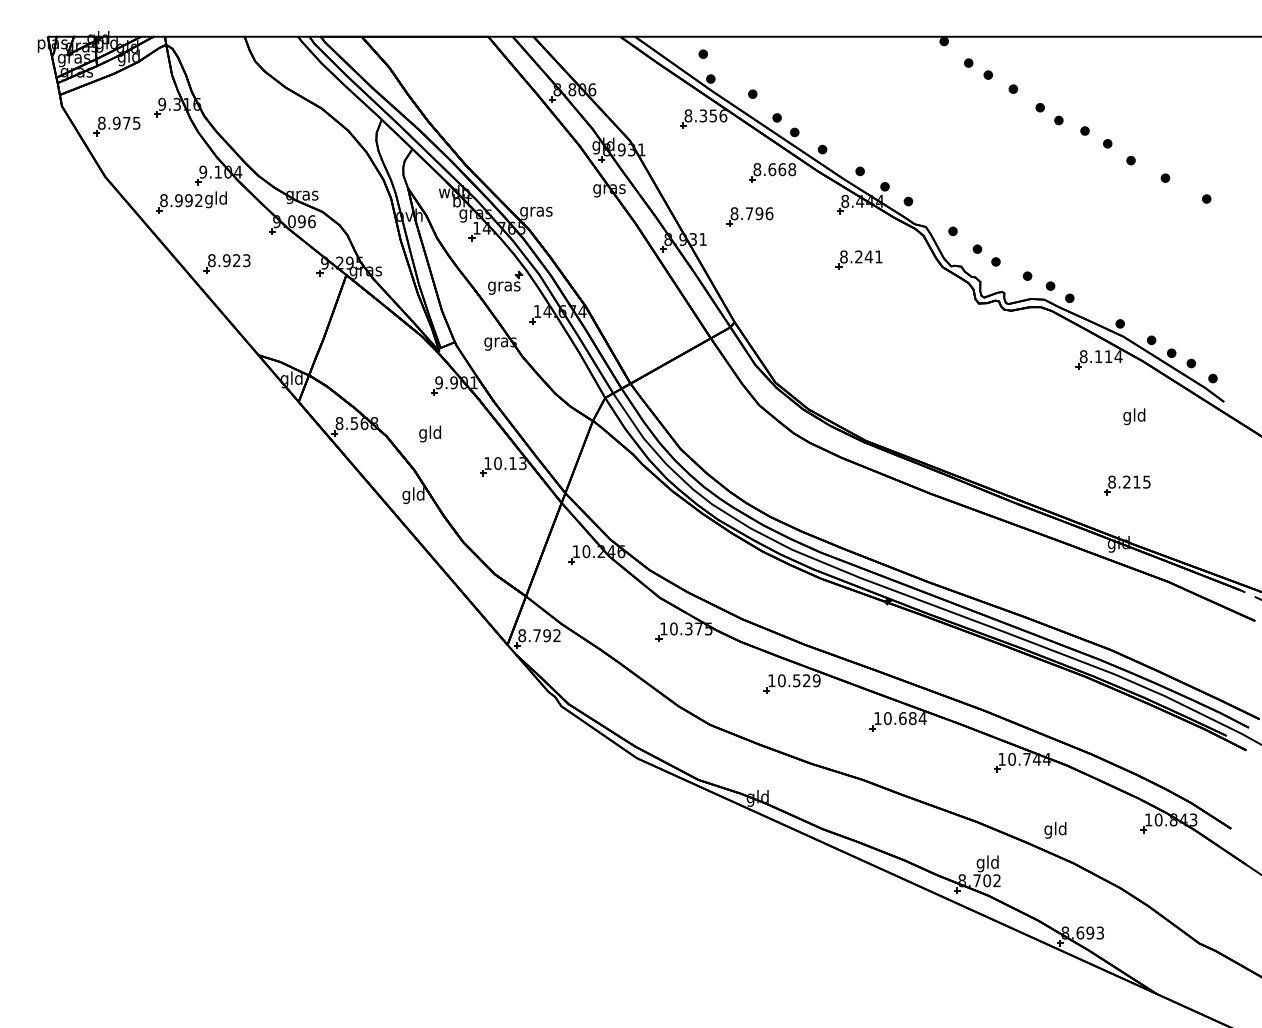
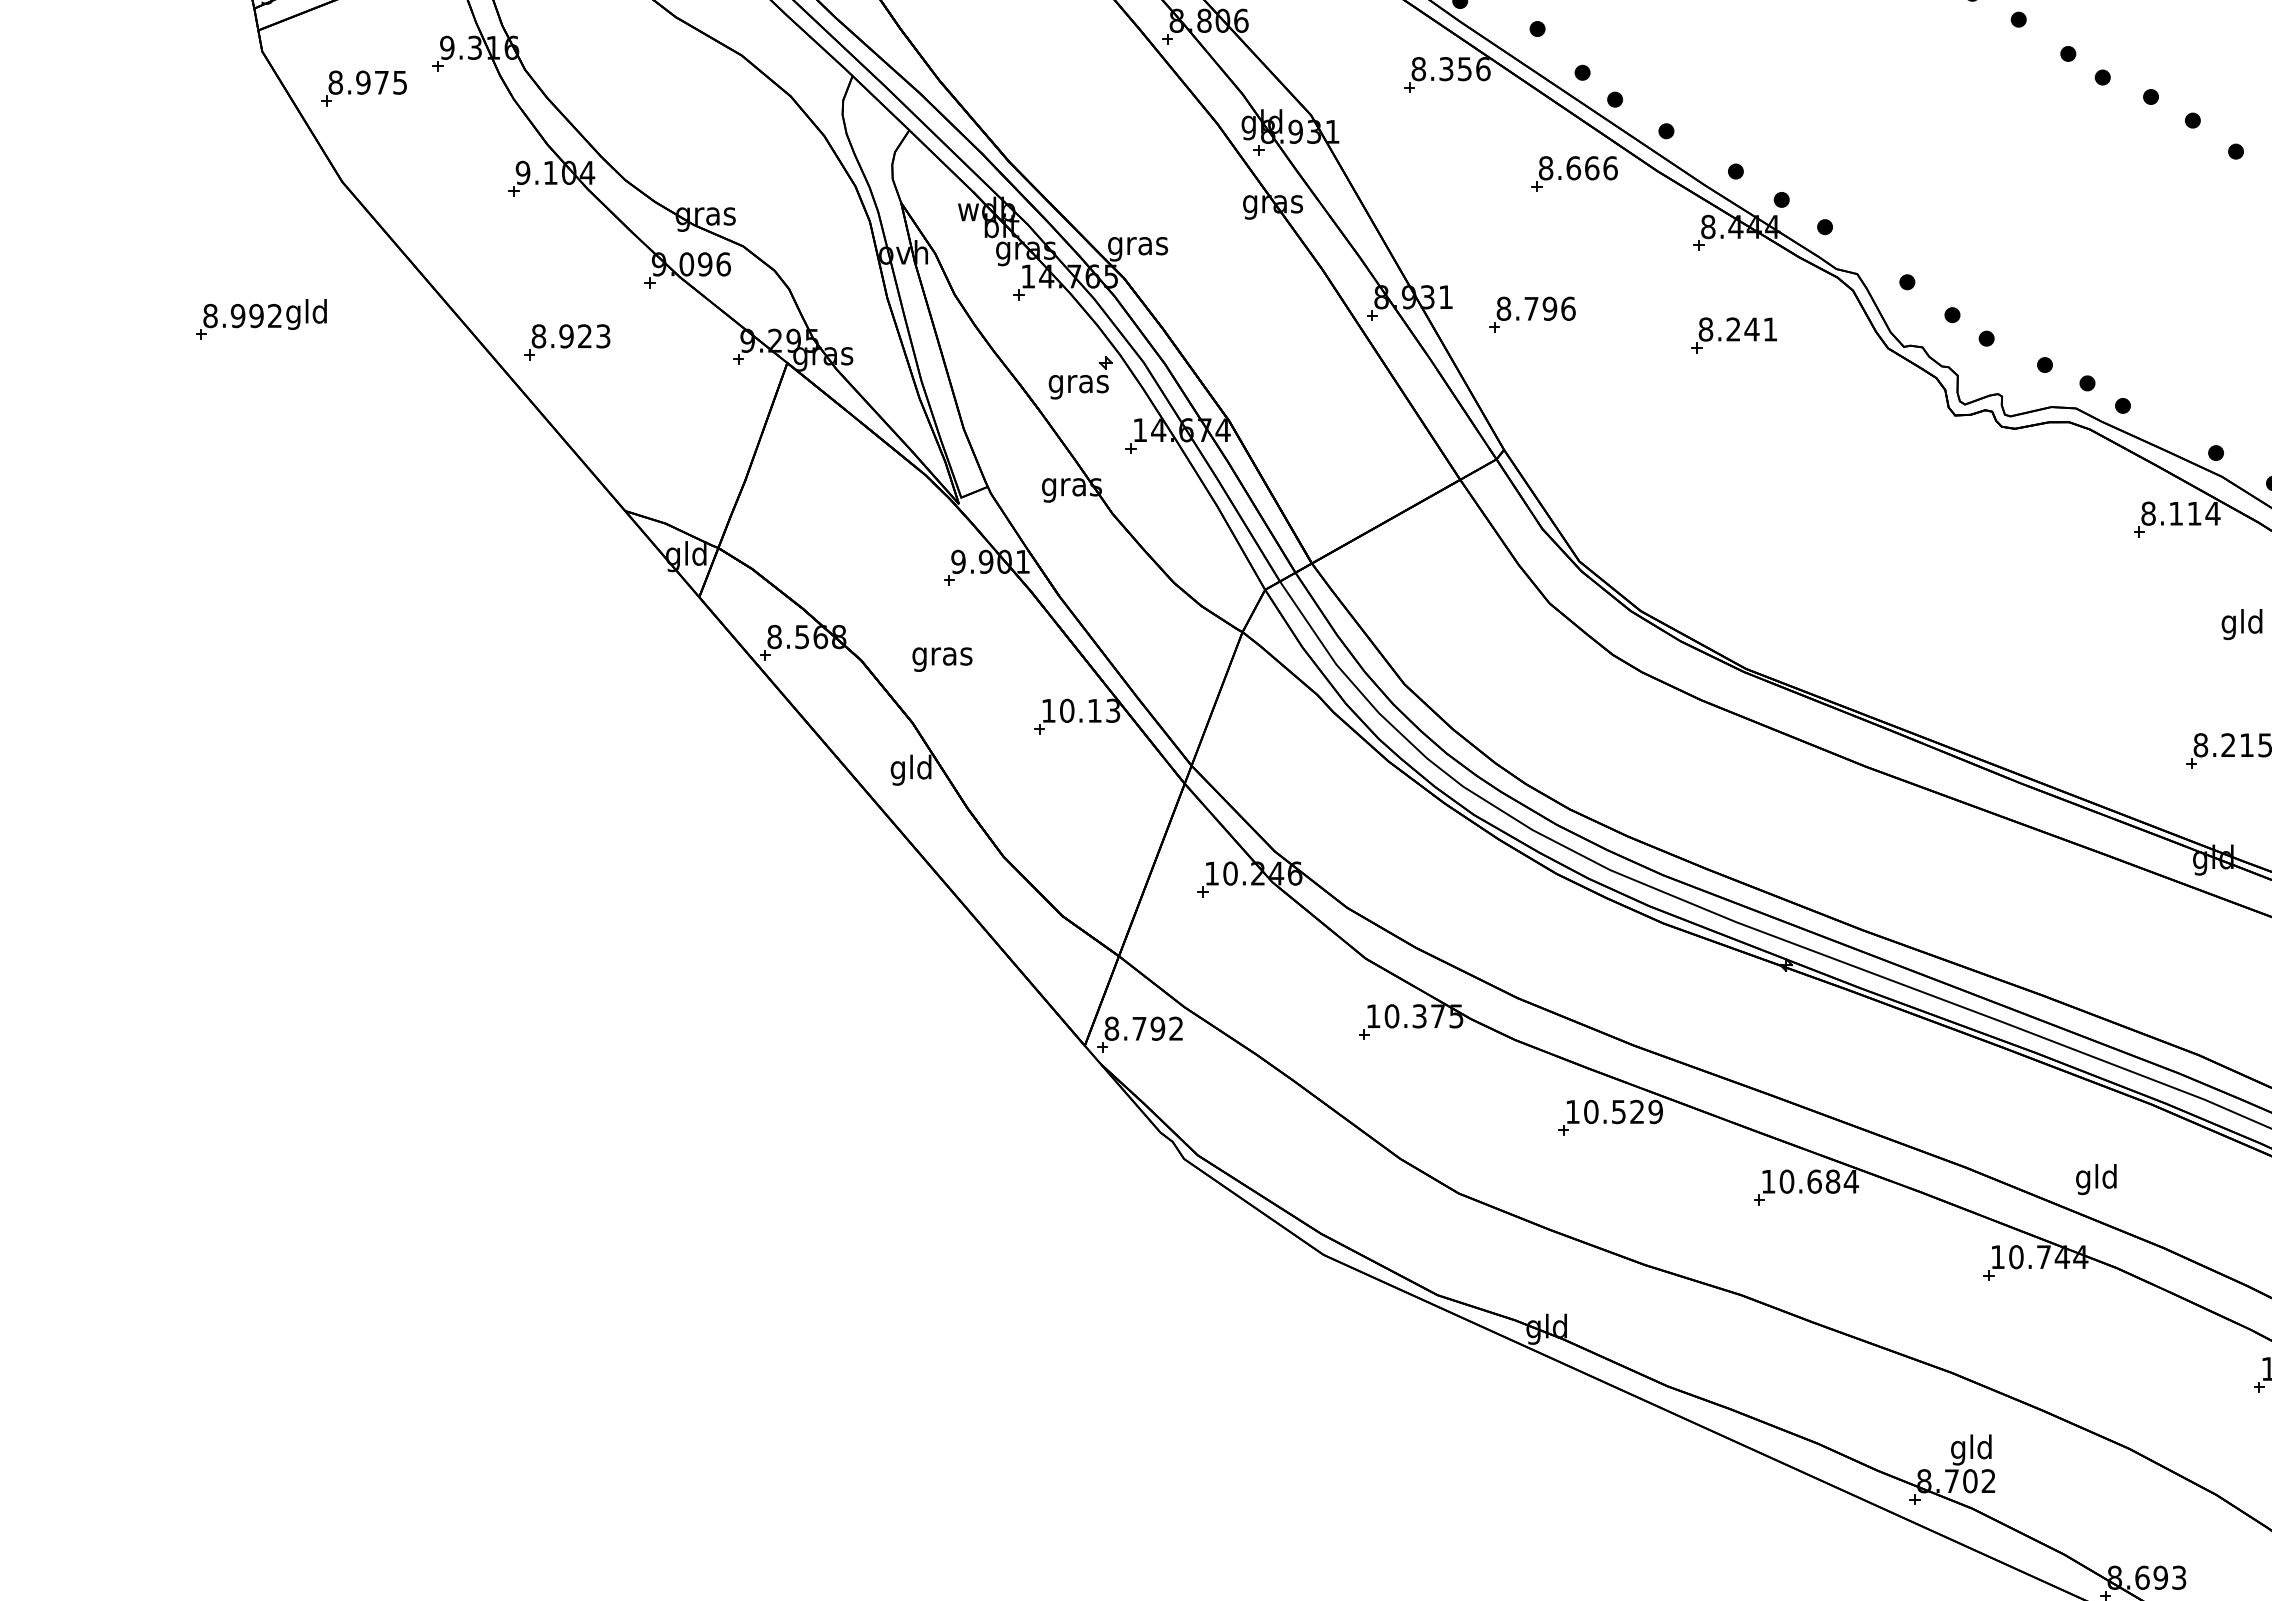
text: (792, 169) -> (1610, 168), 8.668 -> 8.666
part: (191, 202) -> (261, 319), moved
part: (749, 216) -> (1531, 313), moved
text: (430, 433) -> (942, 655), gld -> gras
text: (1055, 830) -> (2096, 1179), moved

